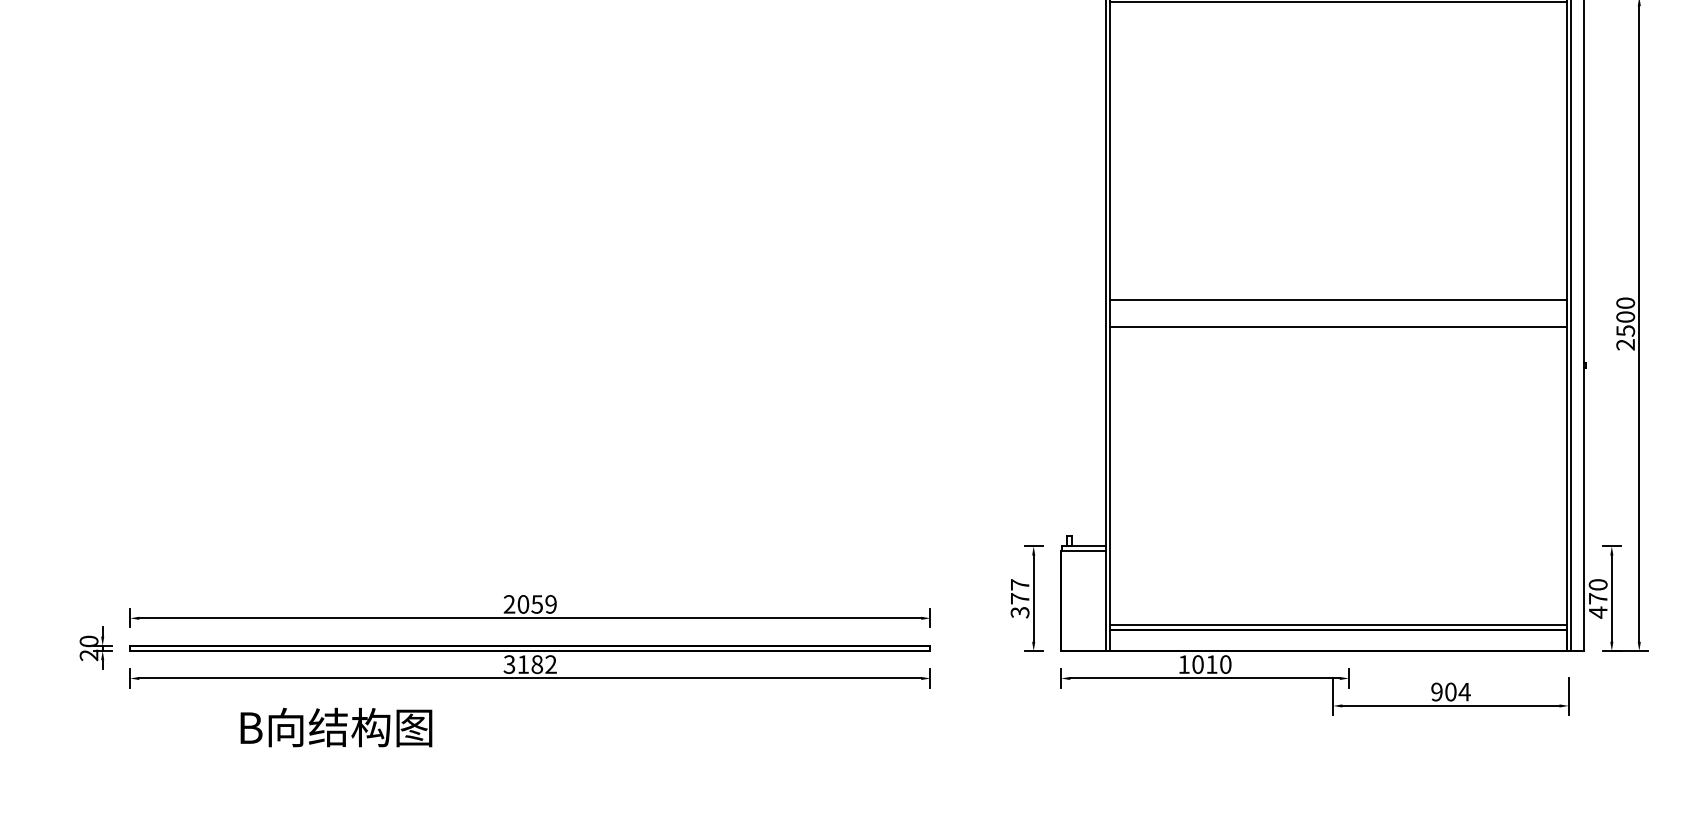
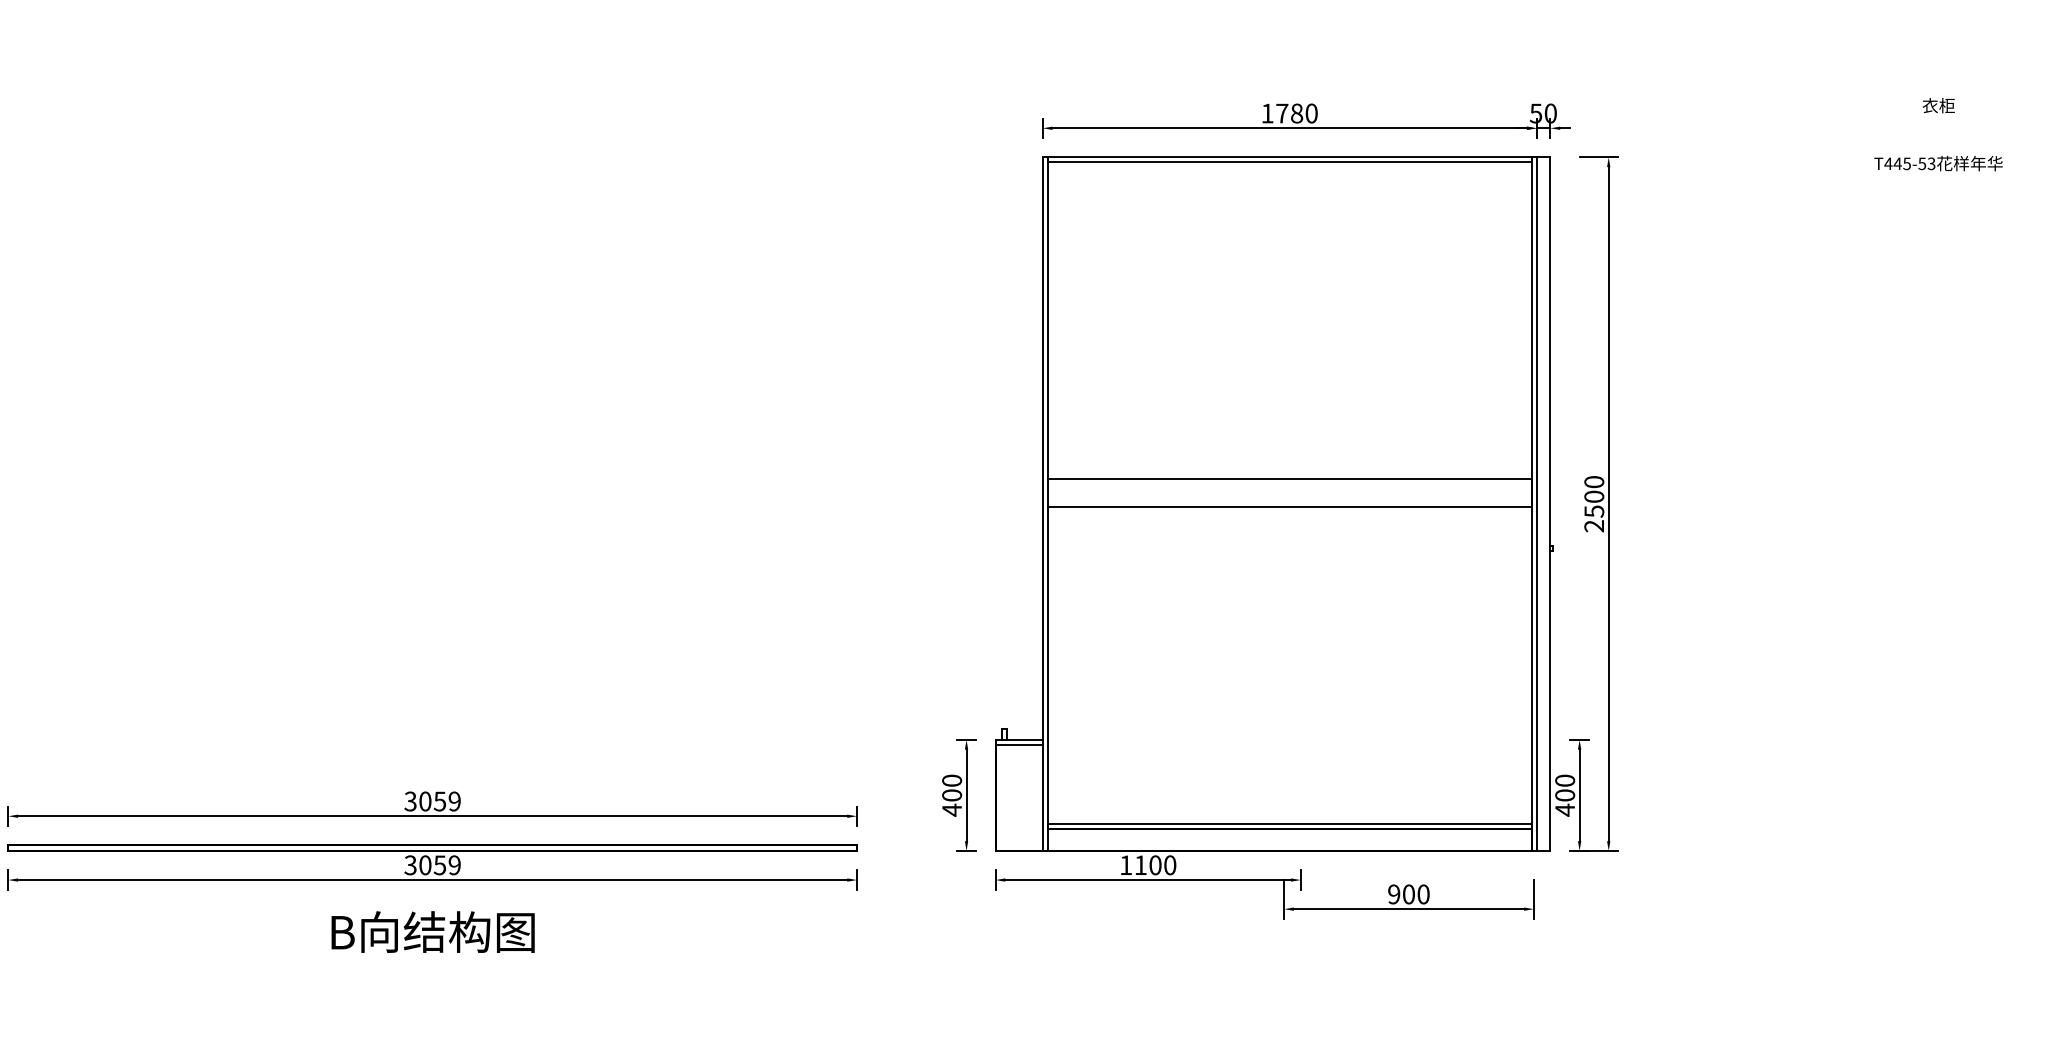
text: (1020, 598) -> (952, 795), 377 -> 400
text: (1598, 598) -> (1565, 795), 470 -> 400
text: (509, 604) -> (410, 801), 2059 -> 3059
text: (536, 664) -> (439, 865), 3182 -> 3059
text: (1204, 664) -> (1147, 865), 1010 -> 1100
text: (1464, 692) -> (1423, 894), 904 -> 900
text: (335, 726) -> (432, 931), moved

